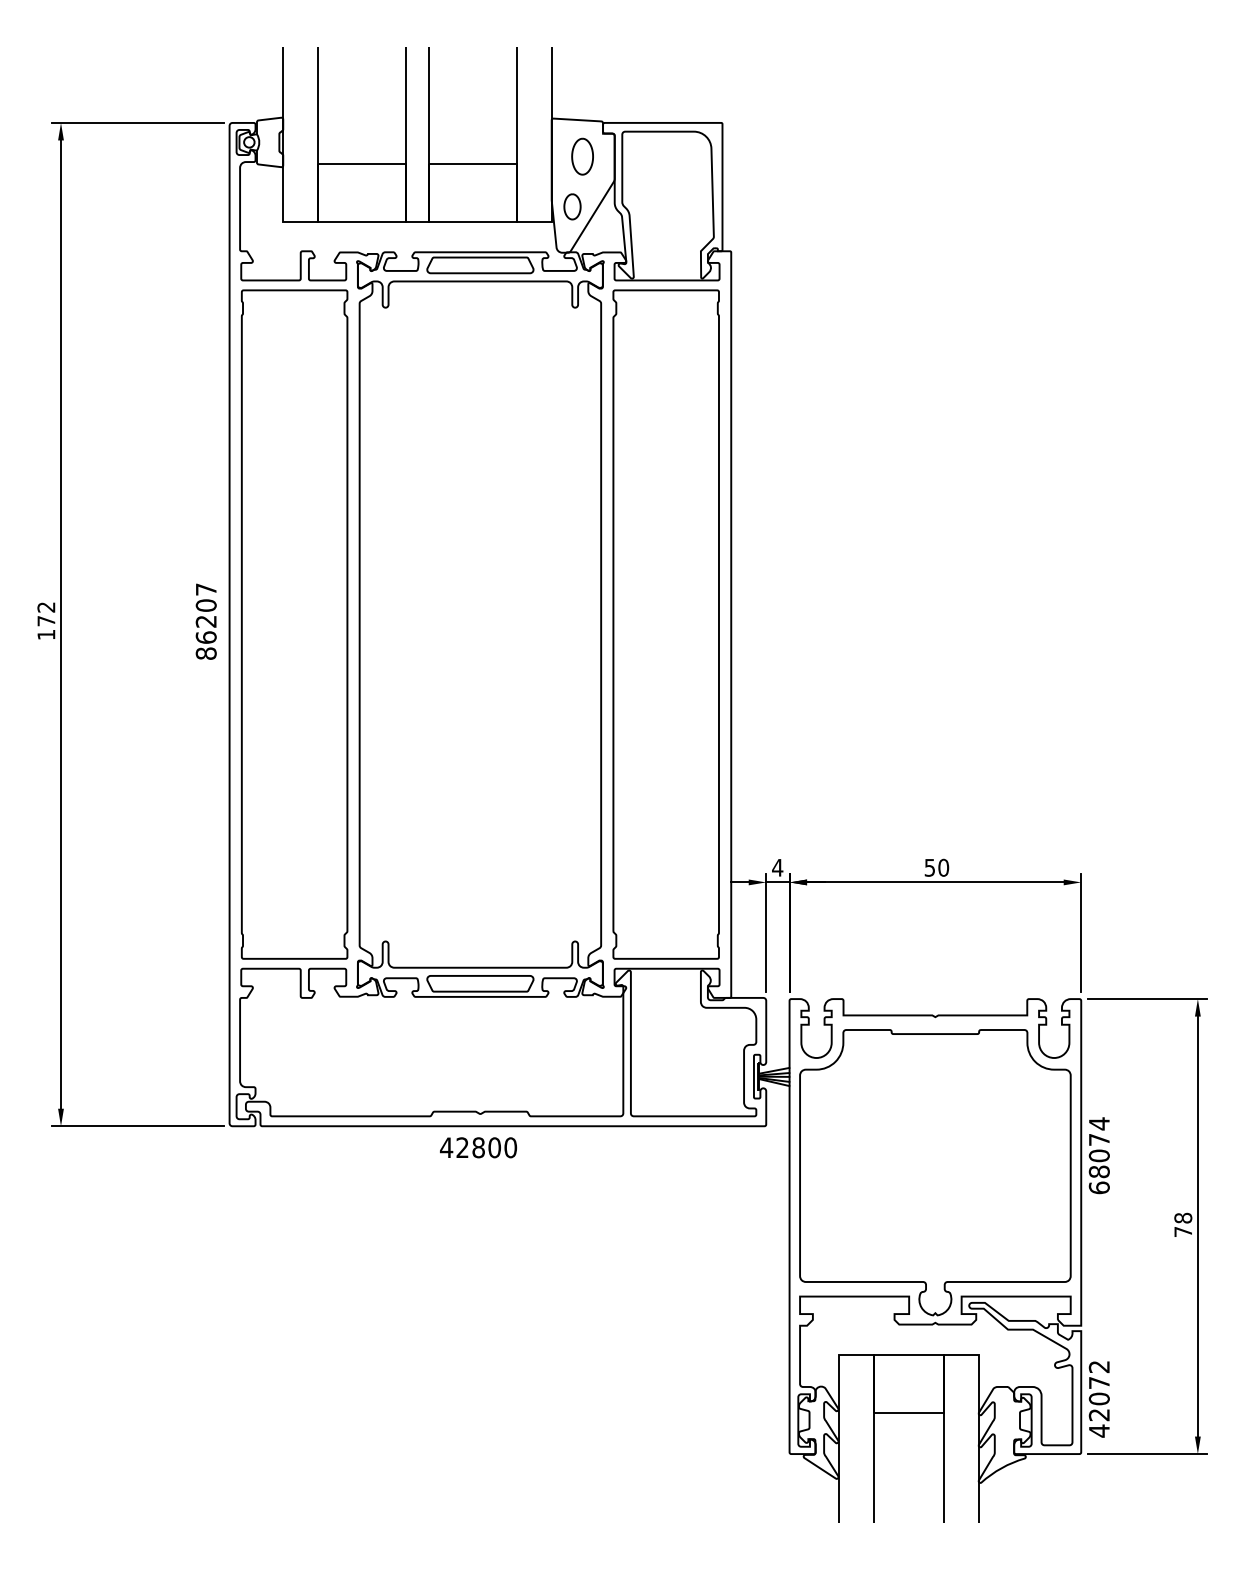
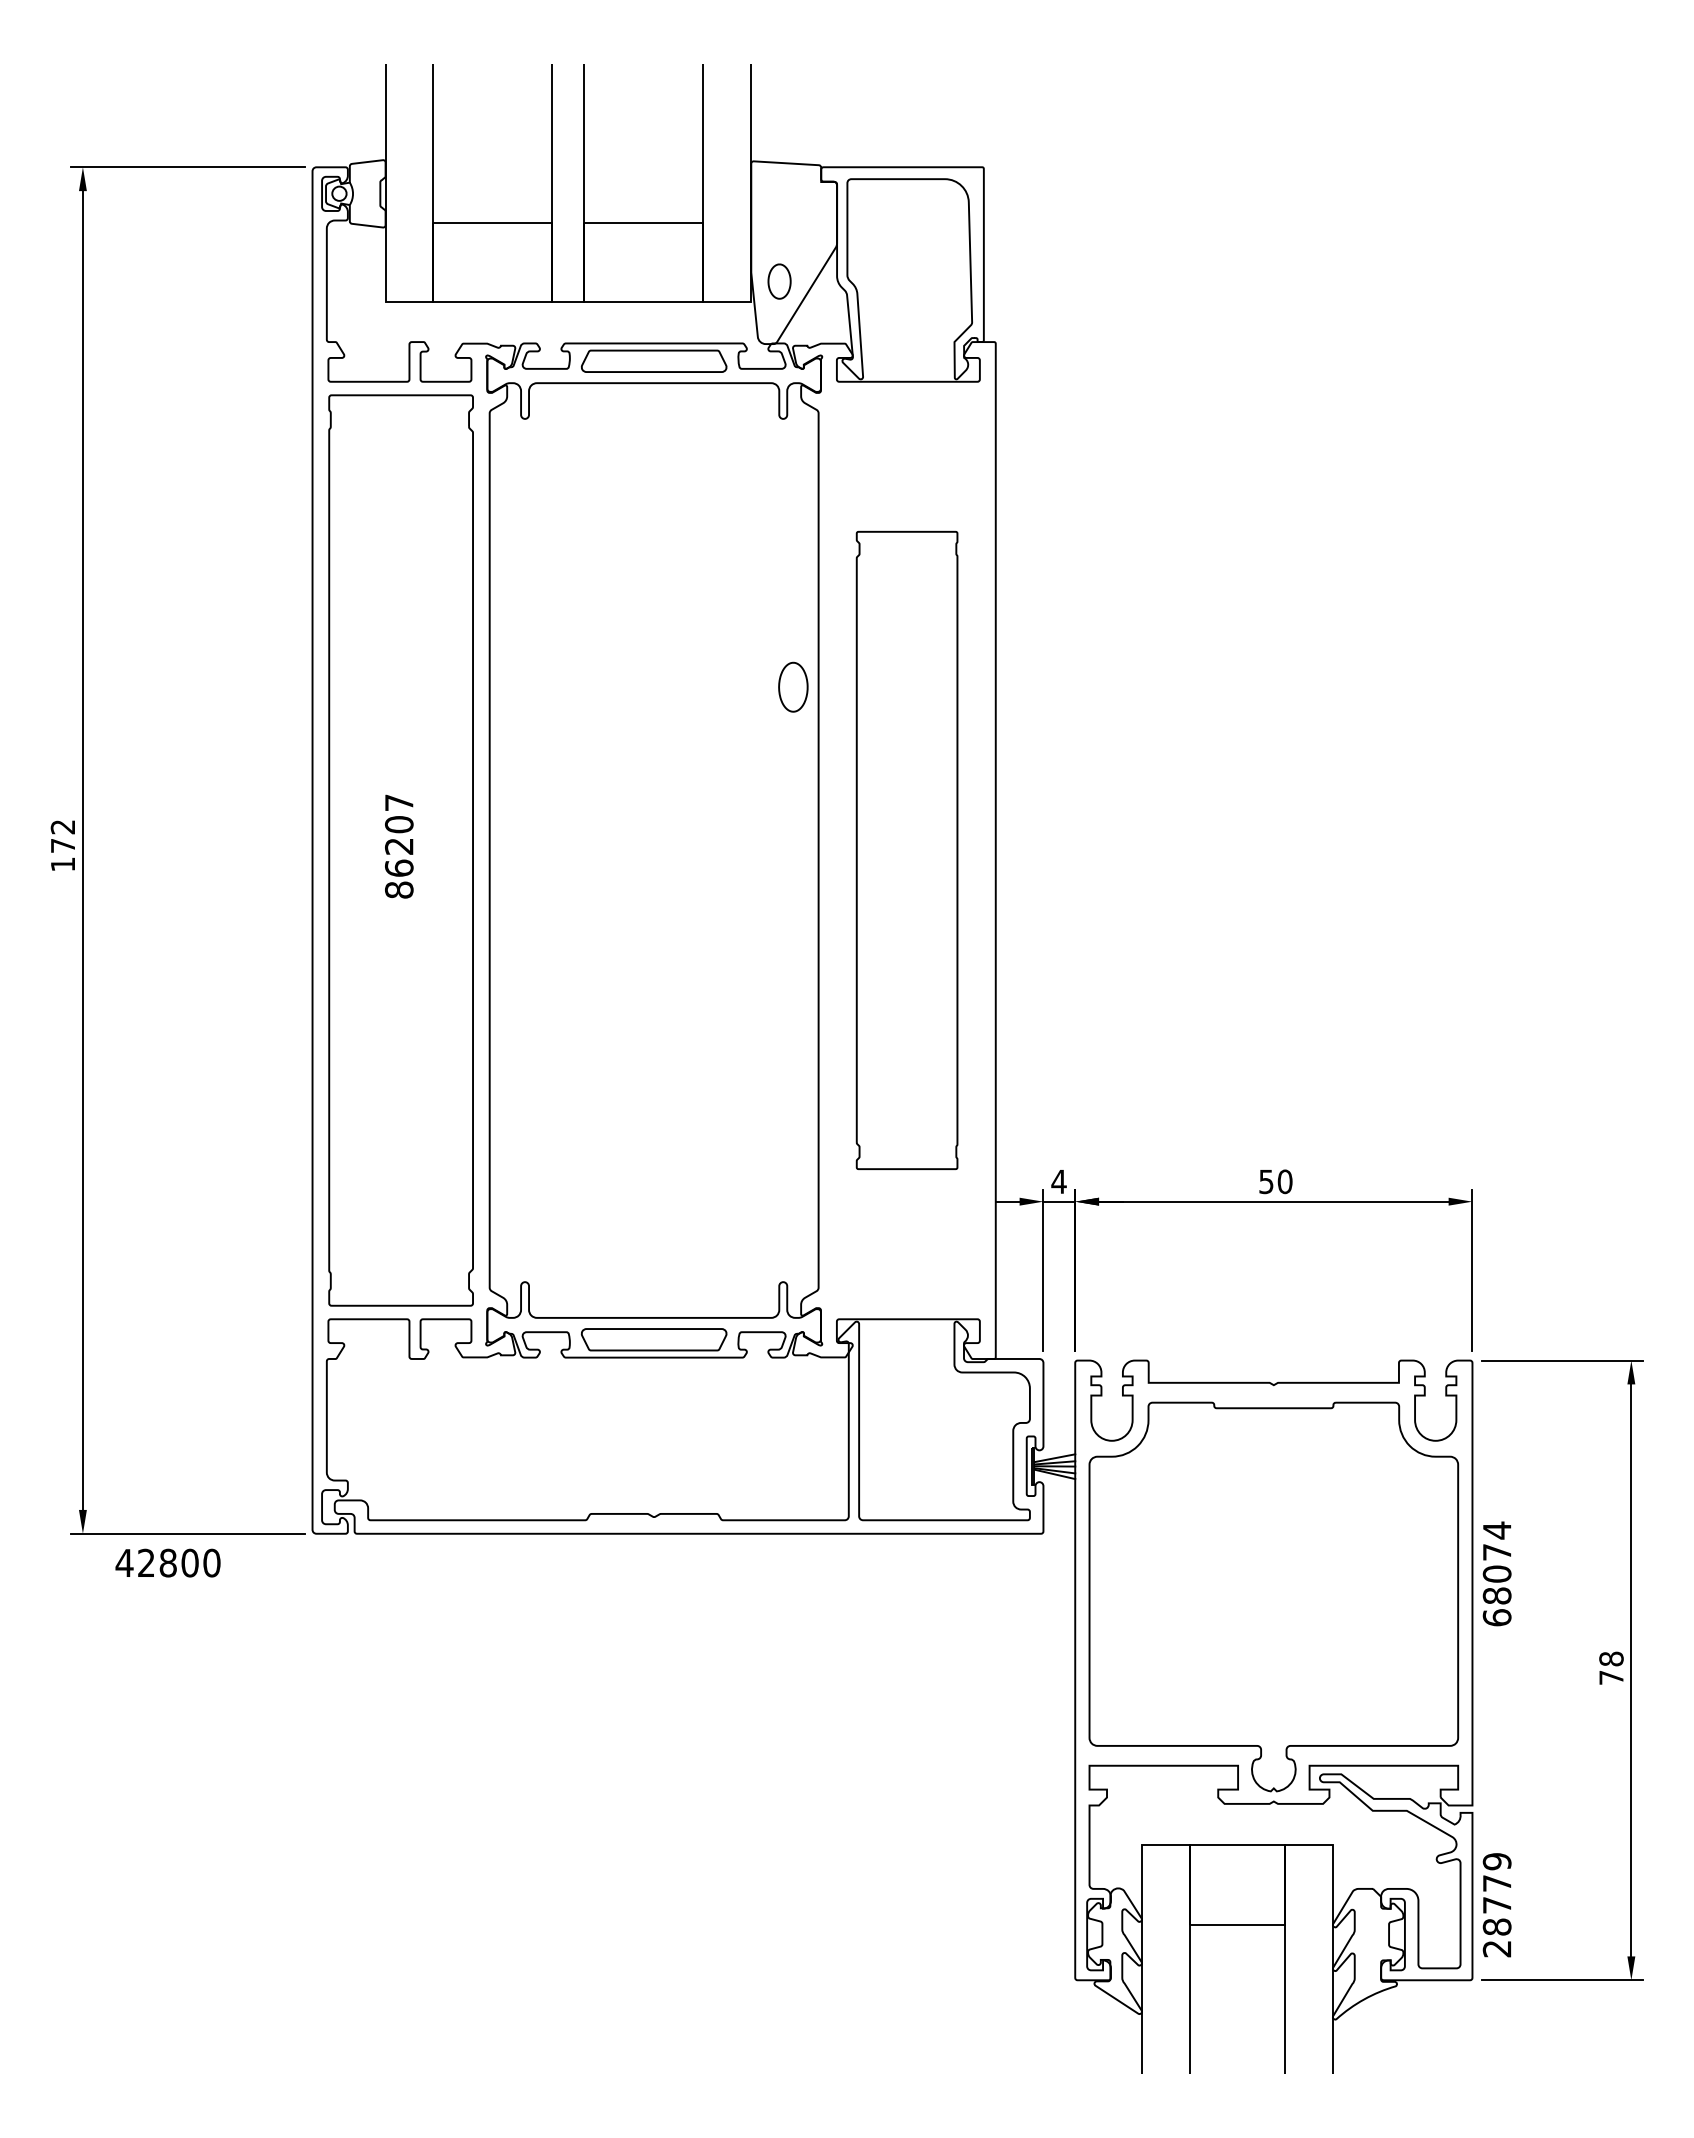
part: (582, 156) -> (793, 686), moved
text: (205, 621) -> (398, 846), moved
part: (665, 624) -> (906, 850), size x0.7
text: (478, 1147) -> (168, 1562), moved
text: (1098, 1398) -> (1495, 1904), 42072 -> 28779

